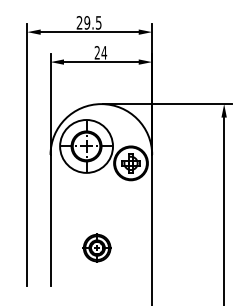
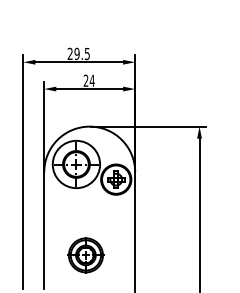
part: (96, 248) -> (85, 255), size x1.43

